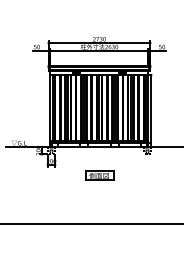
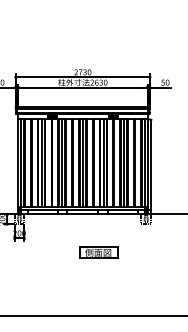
part: (99, 175) -> (98, 252), moved

